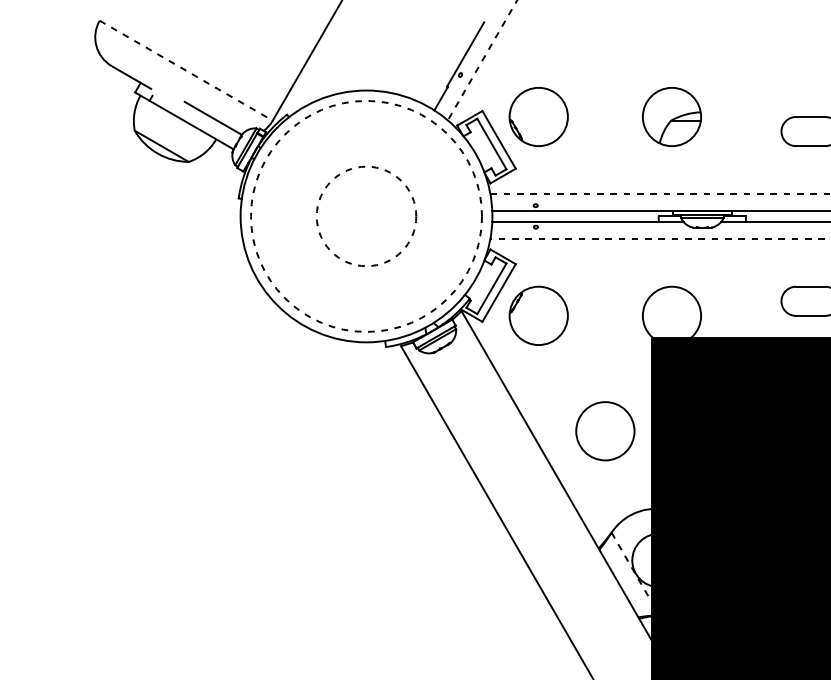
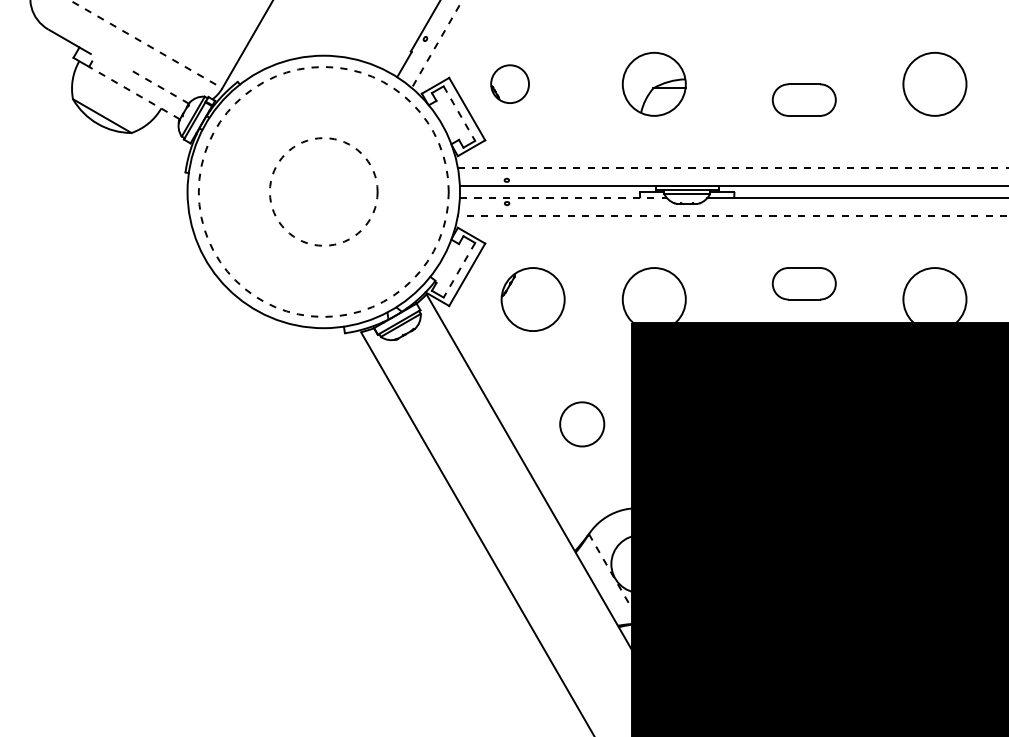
part: (538, 116) -> (509, 83), size x0.6
line: (213, 118) -> (158, 85), solid -> dashed
line: (191, 124) -> (134, 92), solid -> dashed
line: (491, 143) -> (459, 113), solid -> dashed
line: (588, 222) -> (563, 198), solid -> dashed
line: (491, 289) -> (459, 270), solid -> dashed
part: (538, 315) -> (532, 299), moved
circle: (604, 430) -> (581, 423), size x0.7

